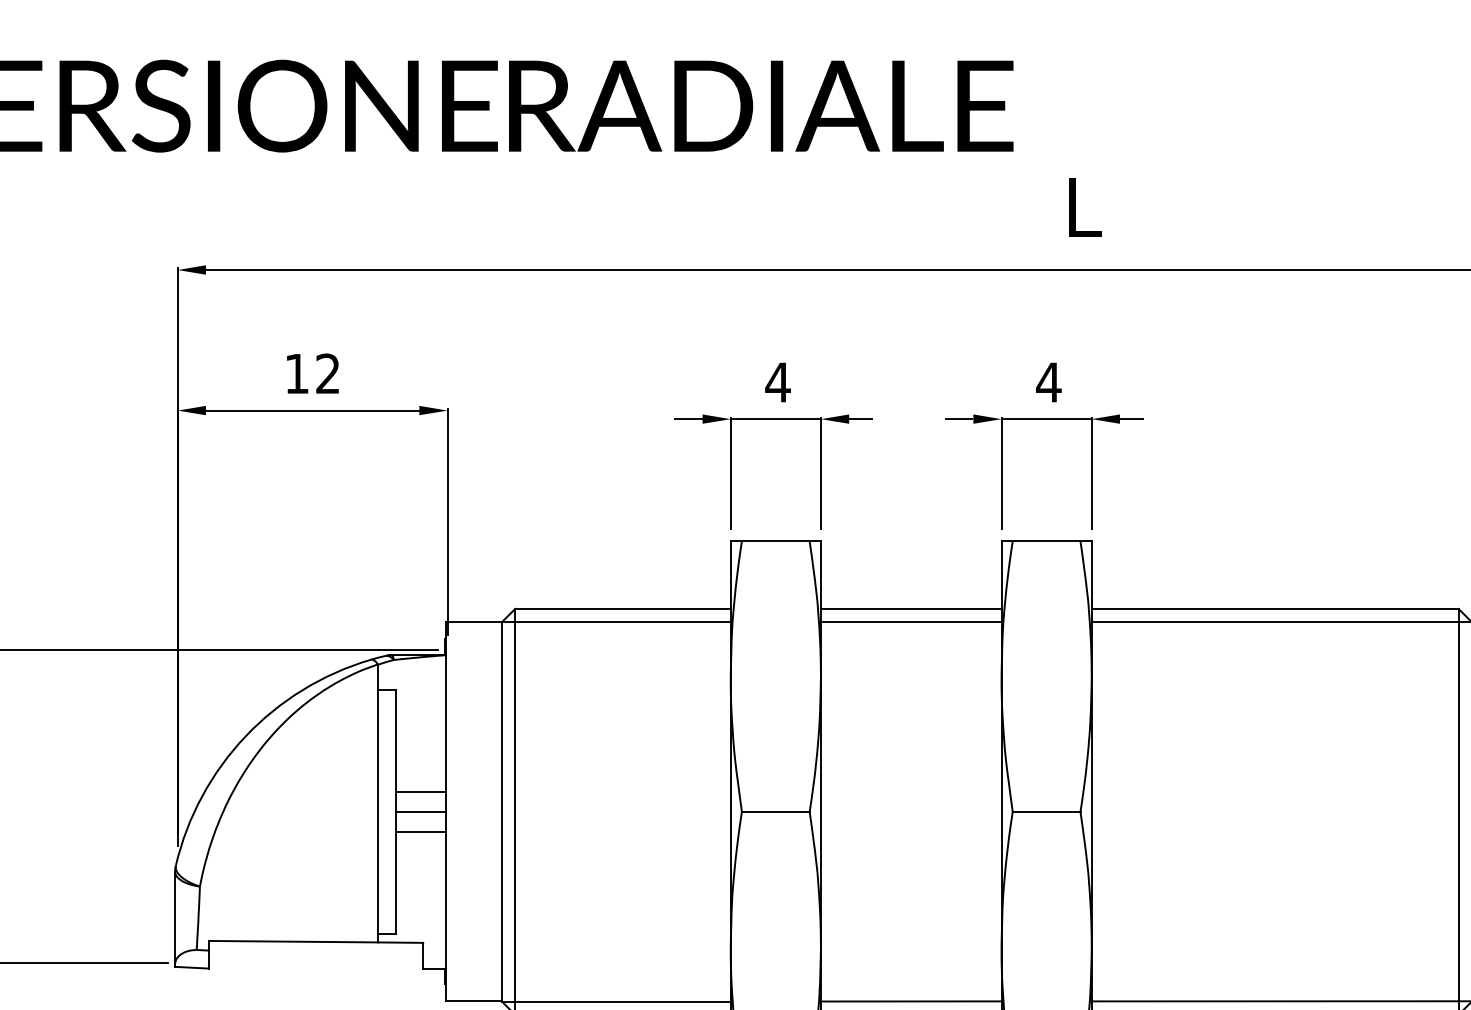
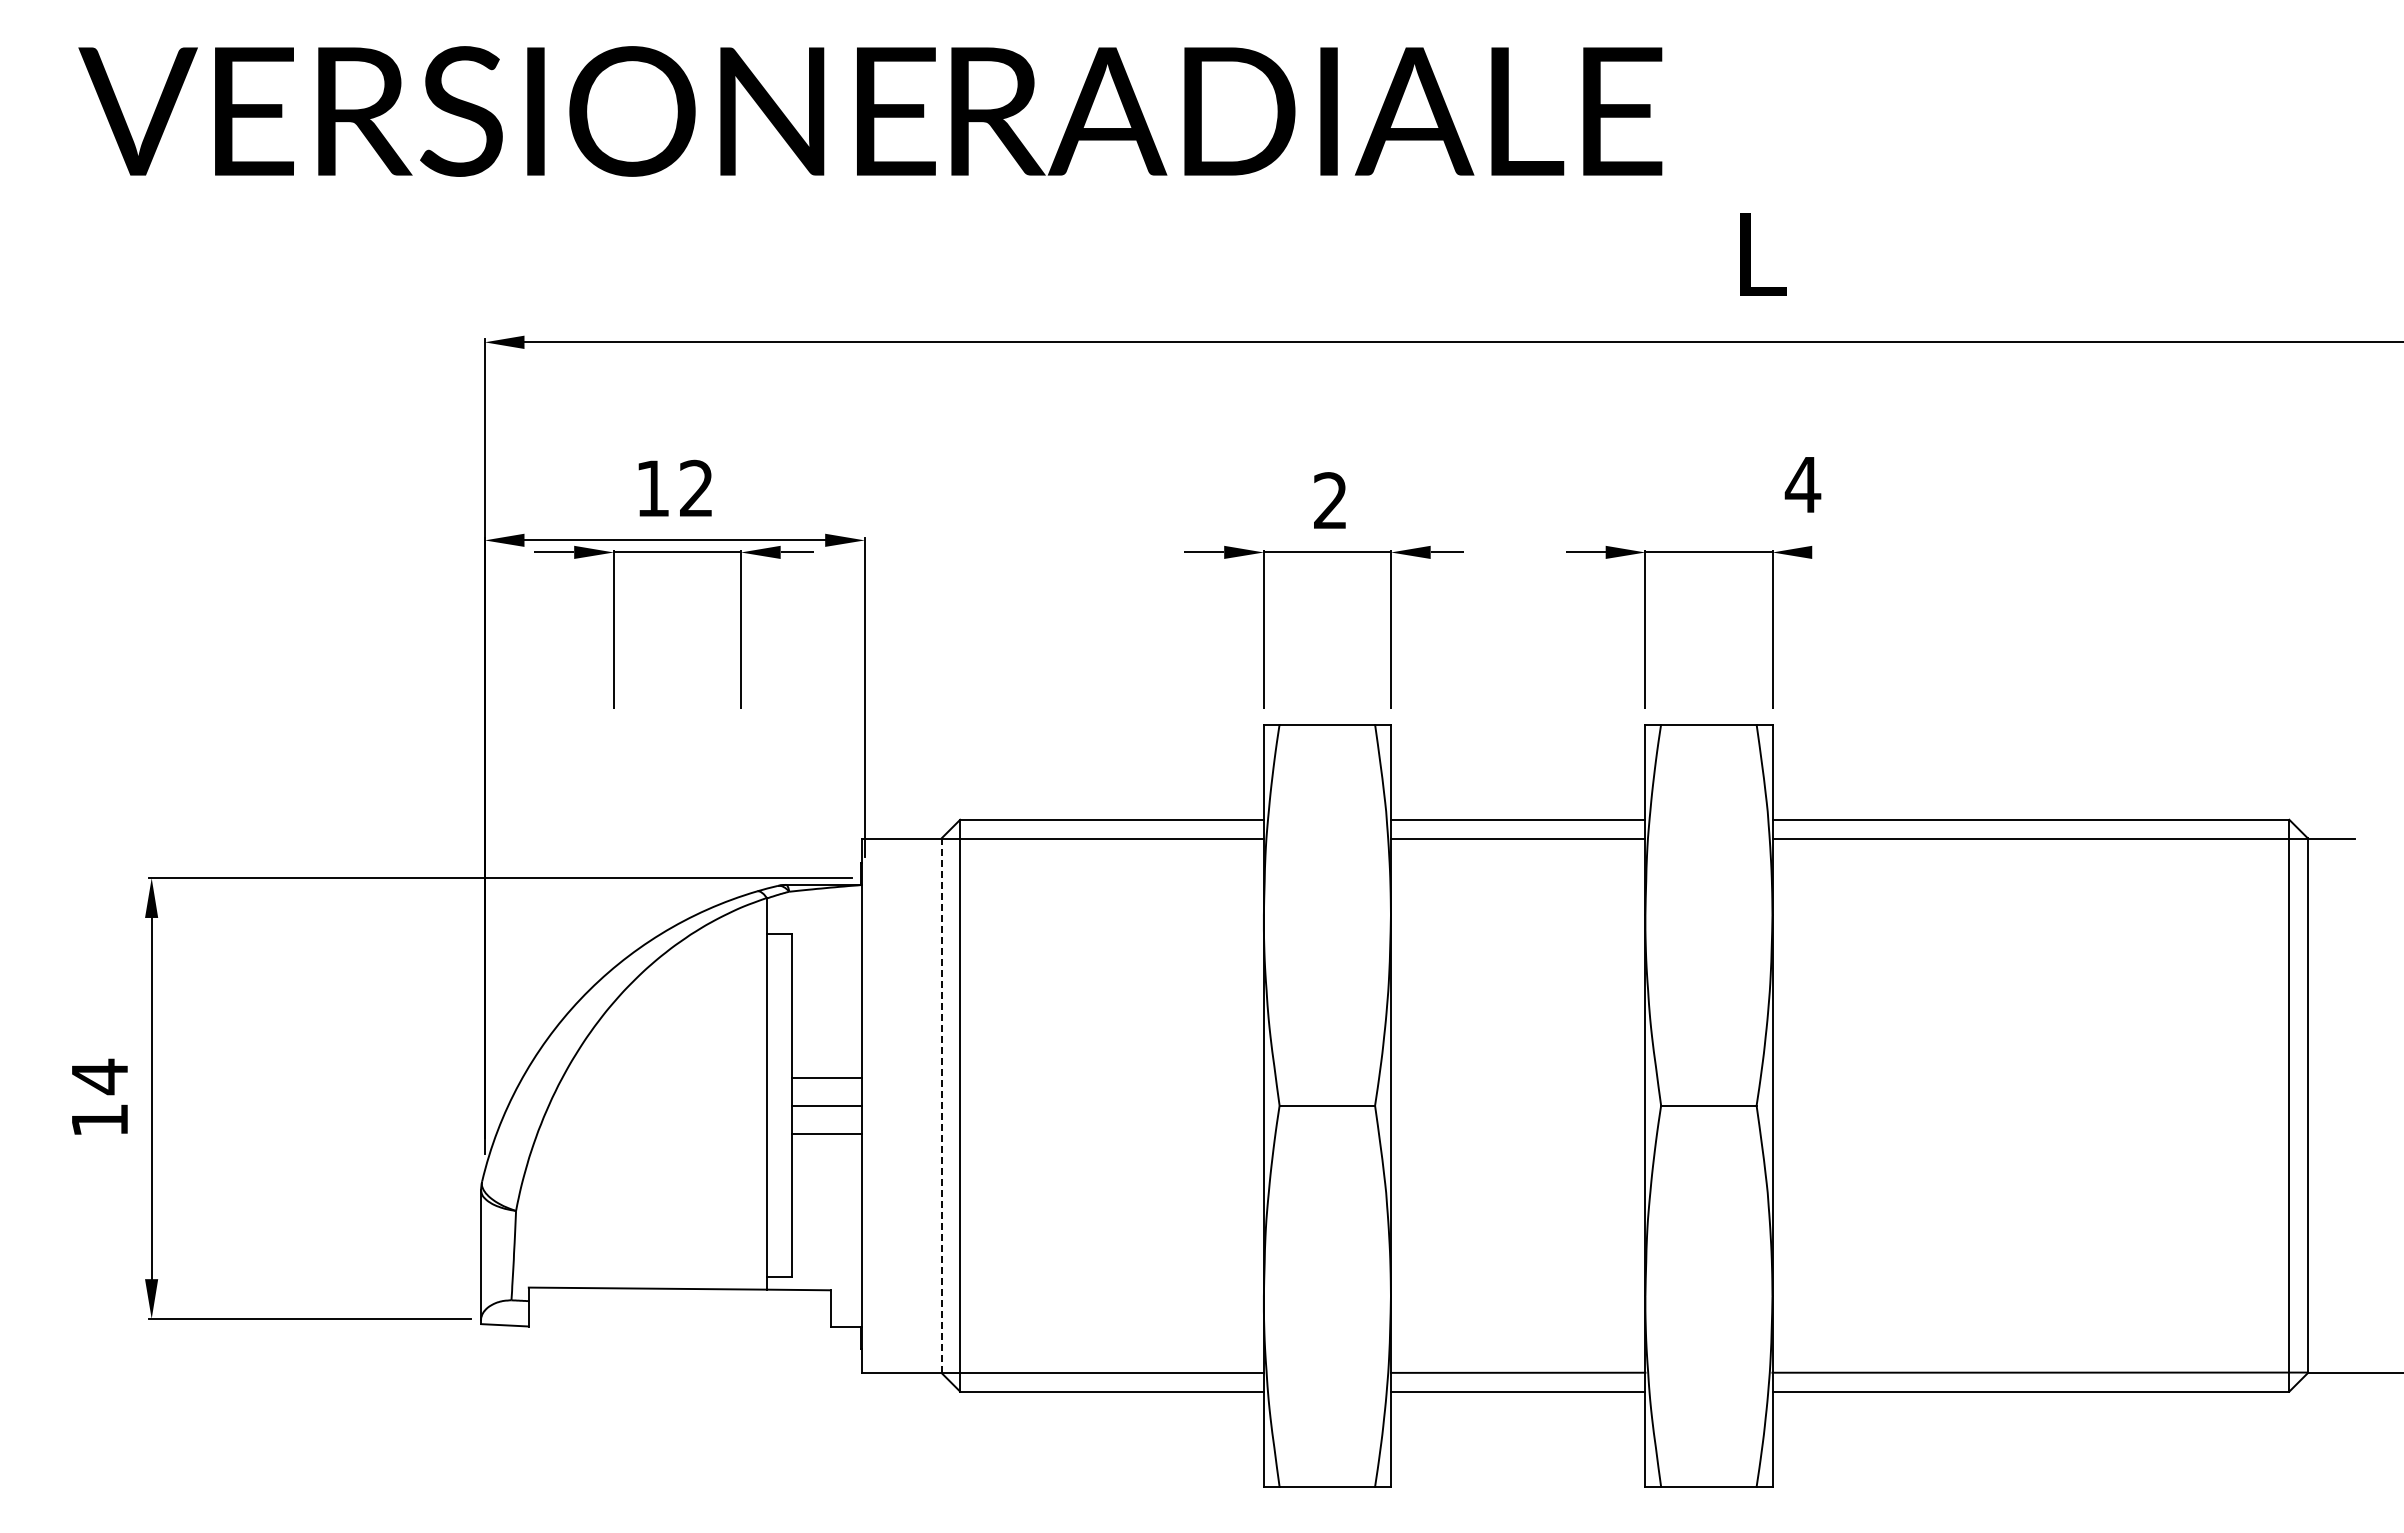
text: (778, 382) -> (1330, 500), 4 -> 2
text: (1048, 382) -> (1802, 484), moved
line: (1131, 419) -> (1828, 552), removed
part: (269, 472) -> (614, 627), added
line: (501, 811) -> (941, 1105), solid -> dashed

